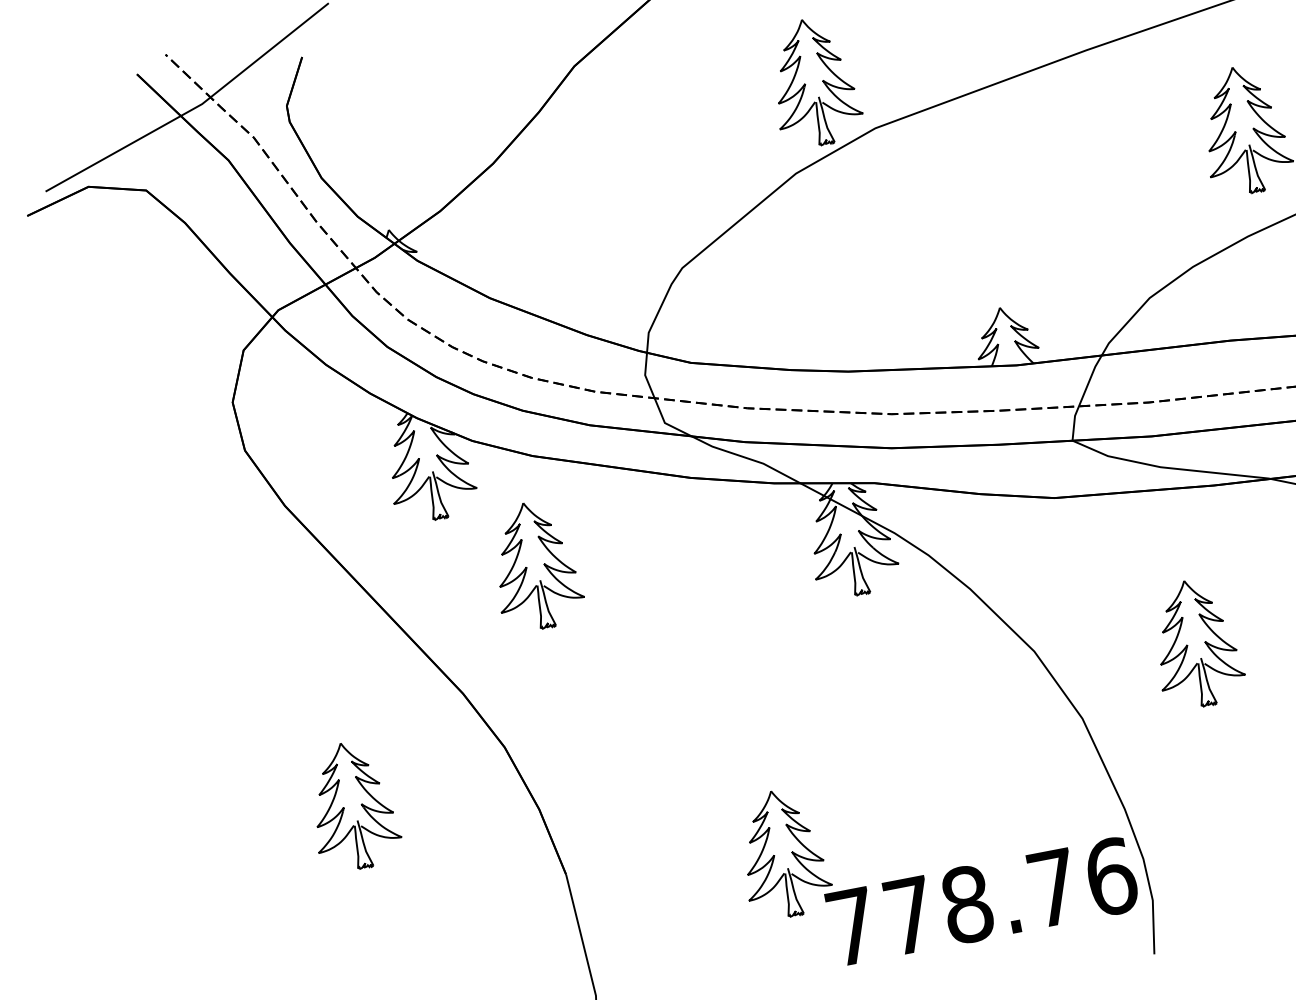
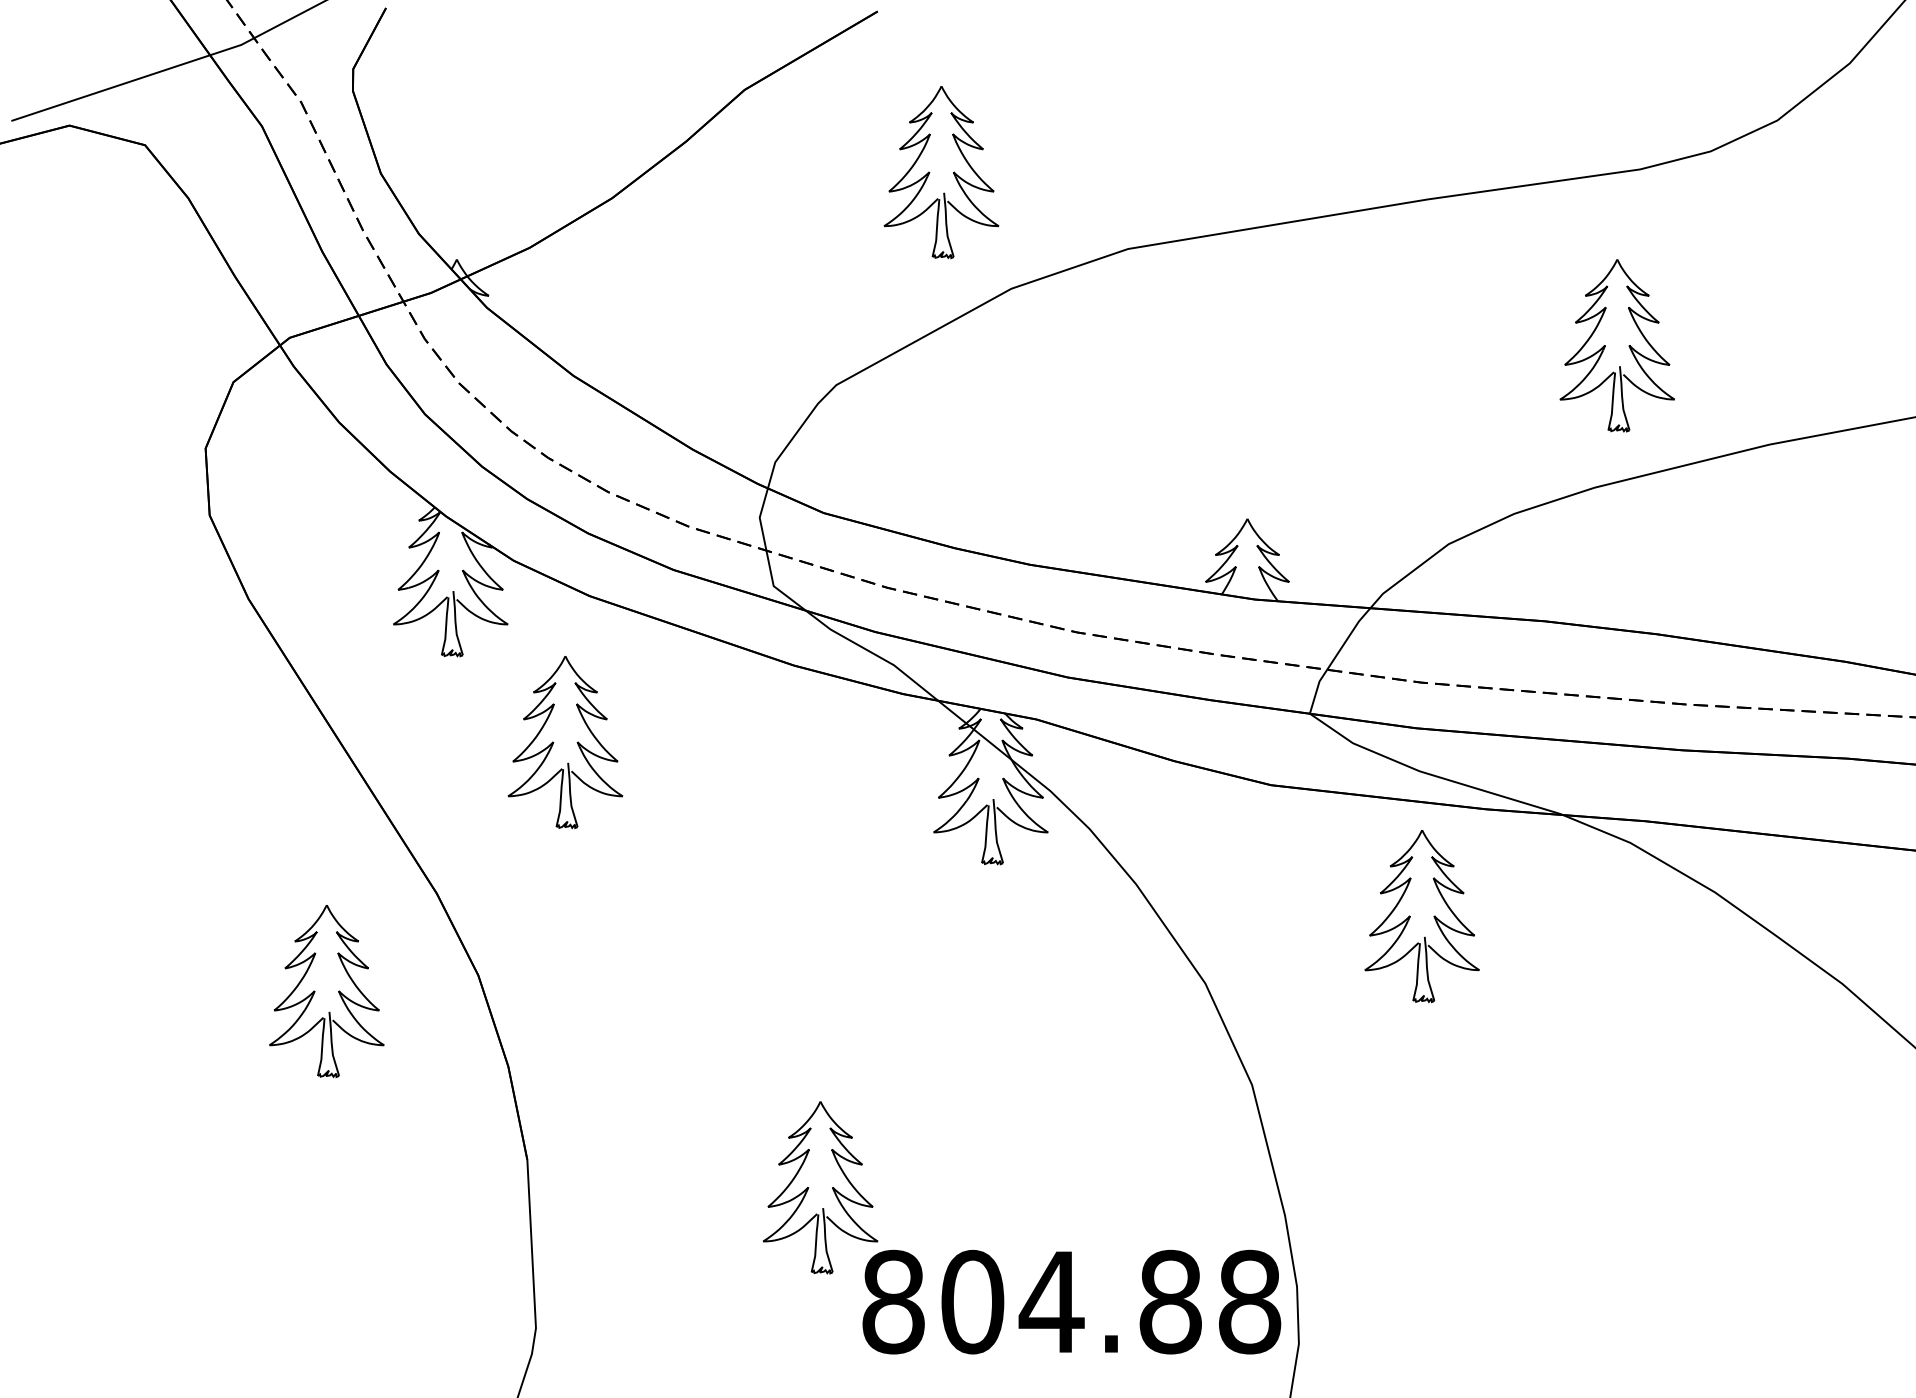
part: (806, 84) -> (930, 172), moved
part: (1195, 643) -> (1421, 916), moved
part: (352, 806) -> (326, 991), moved
text: (981, 901) -> (1071, 1301), 778.76 -> 804.88

